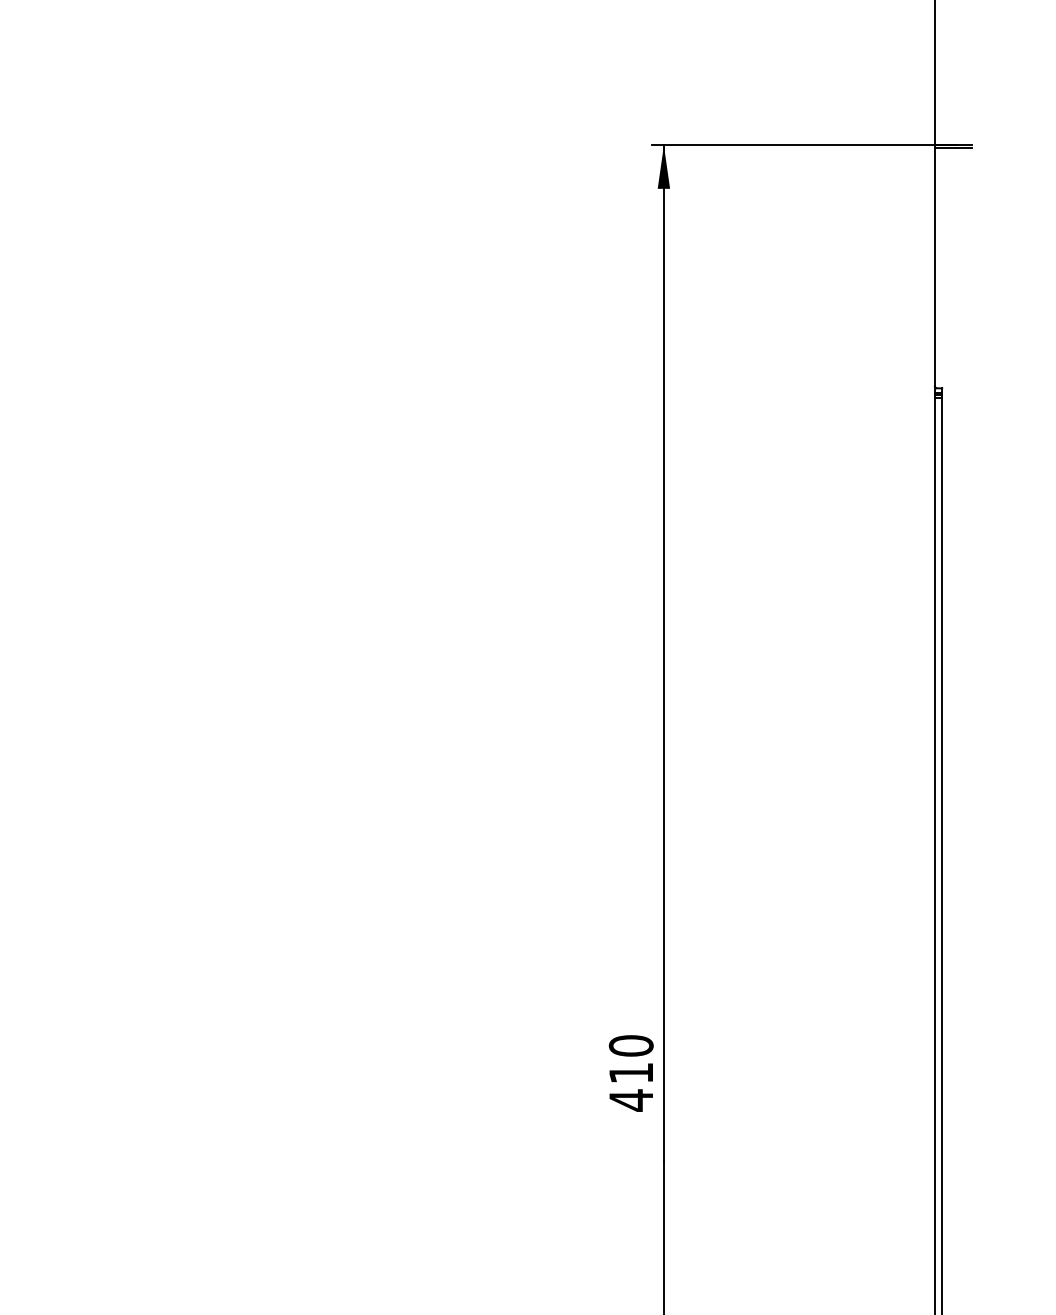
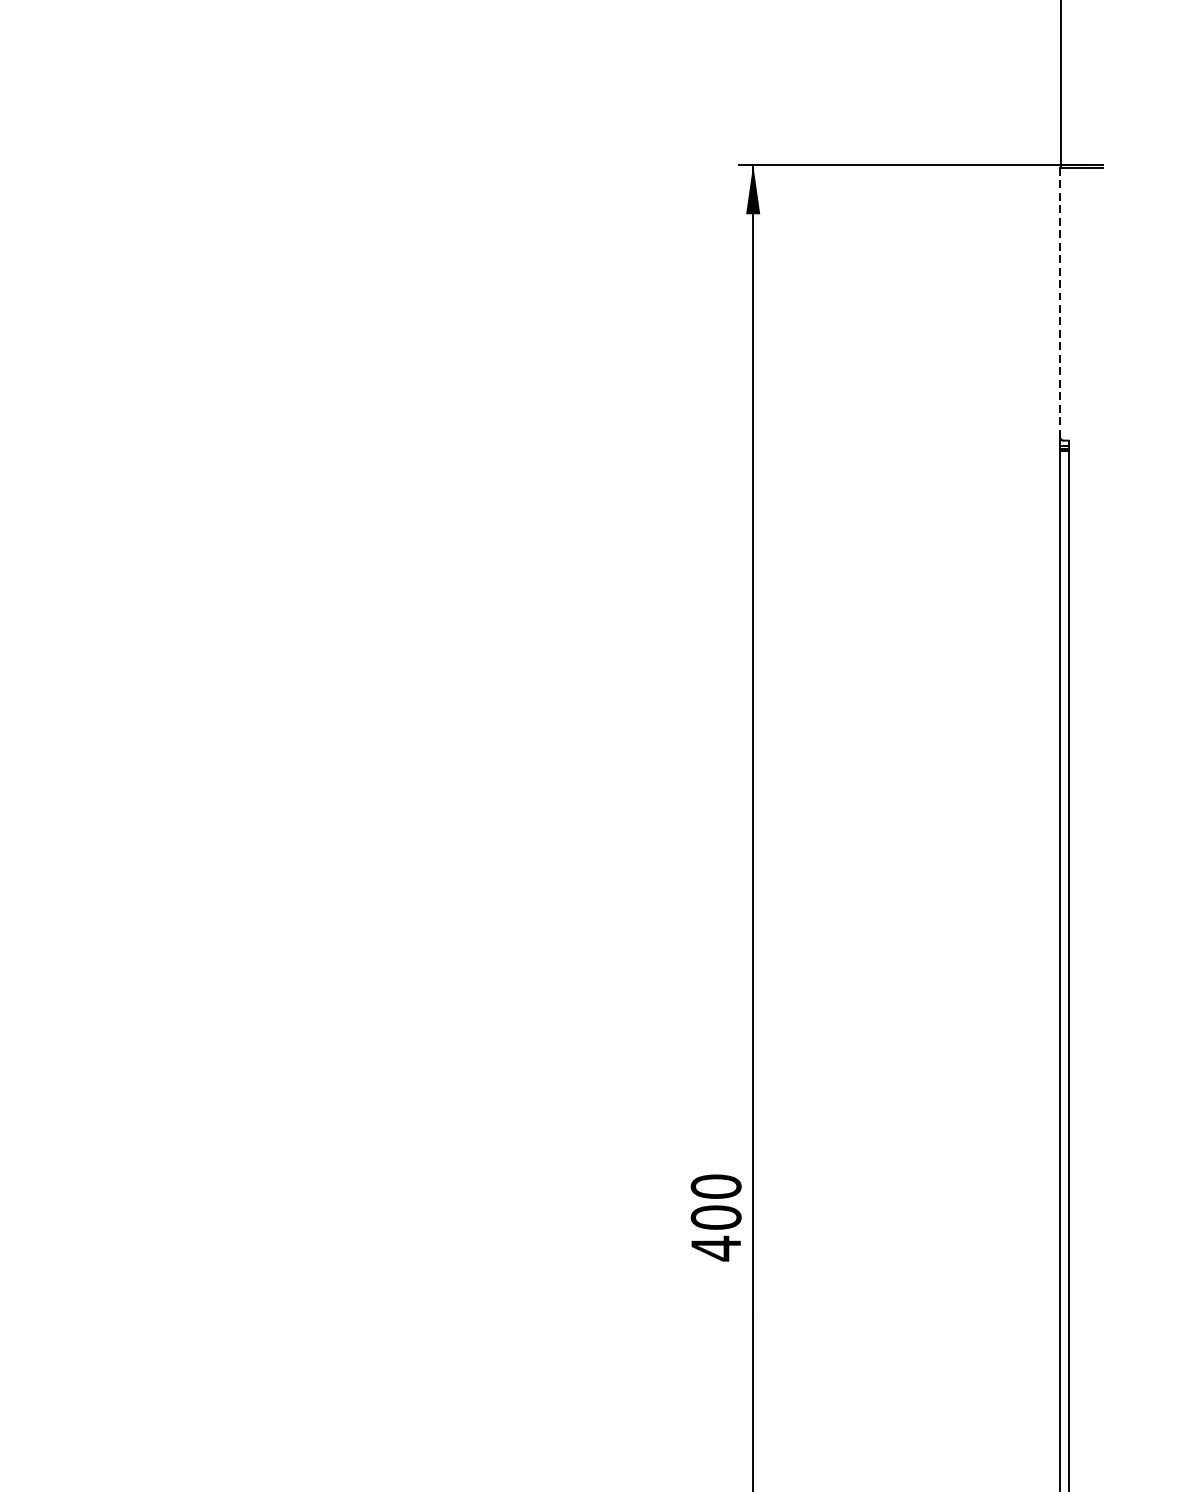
line: (934, 265) -> (1060, 301), solid -> dashed
text: (630, 1072) -> (715, 1216), 410 -> 400

